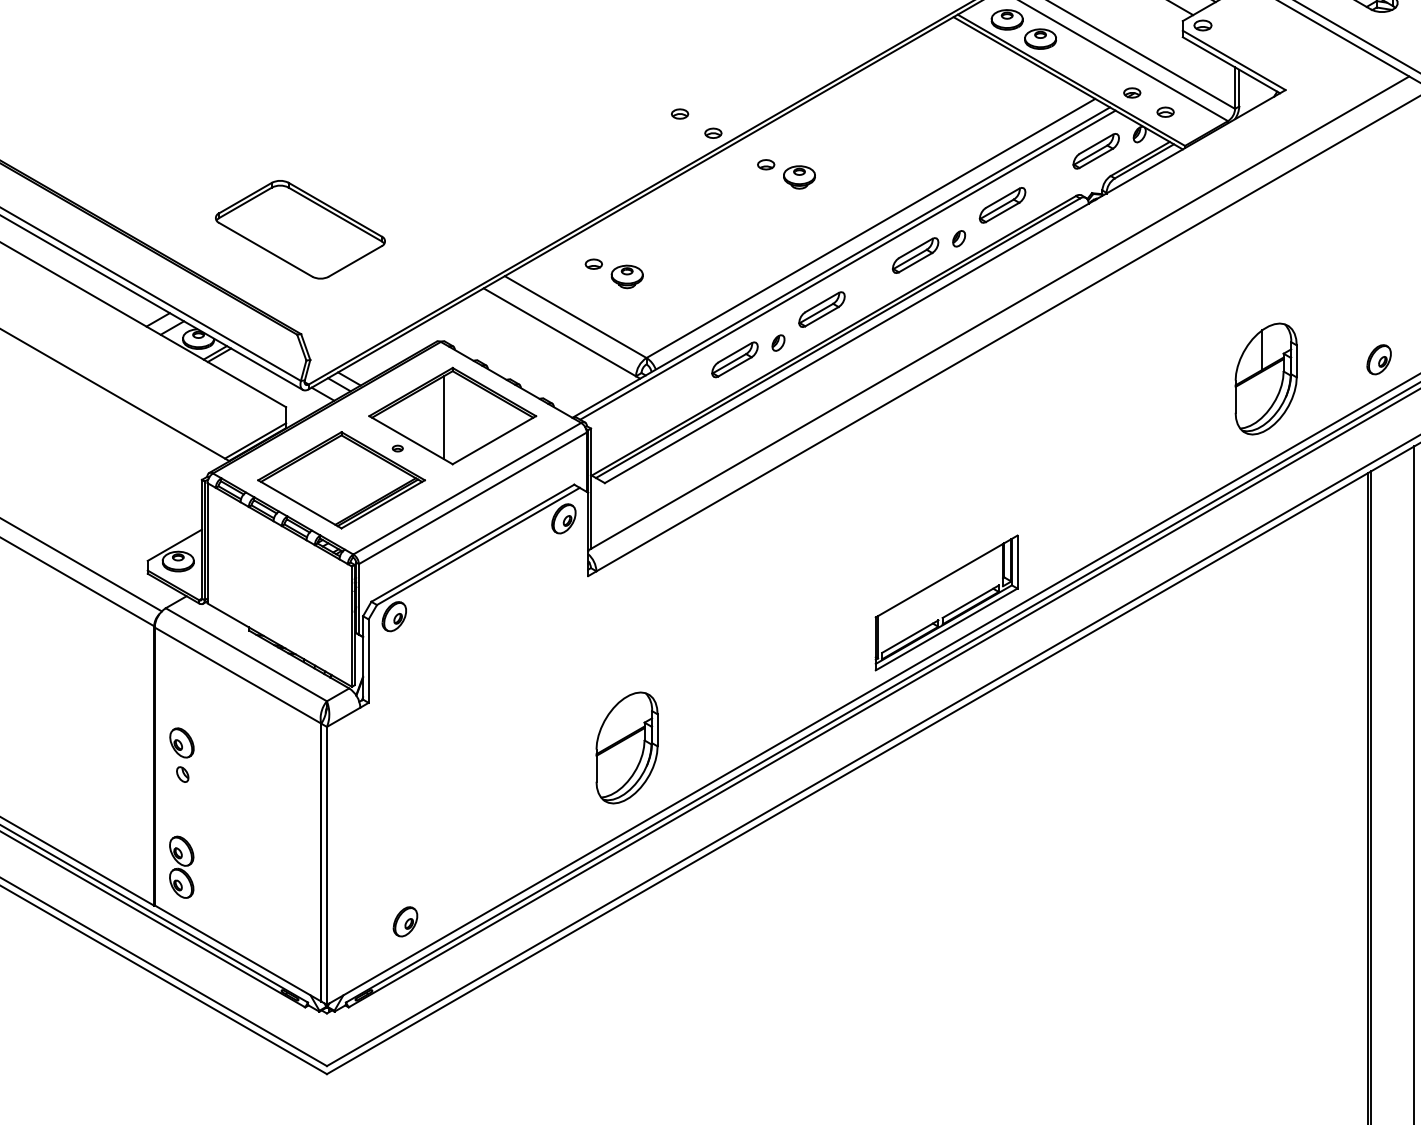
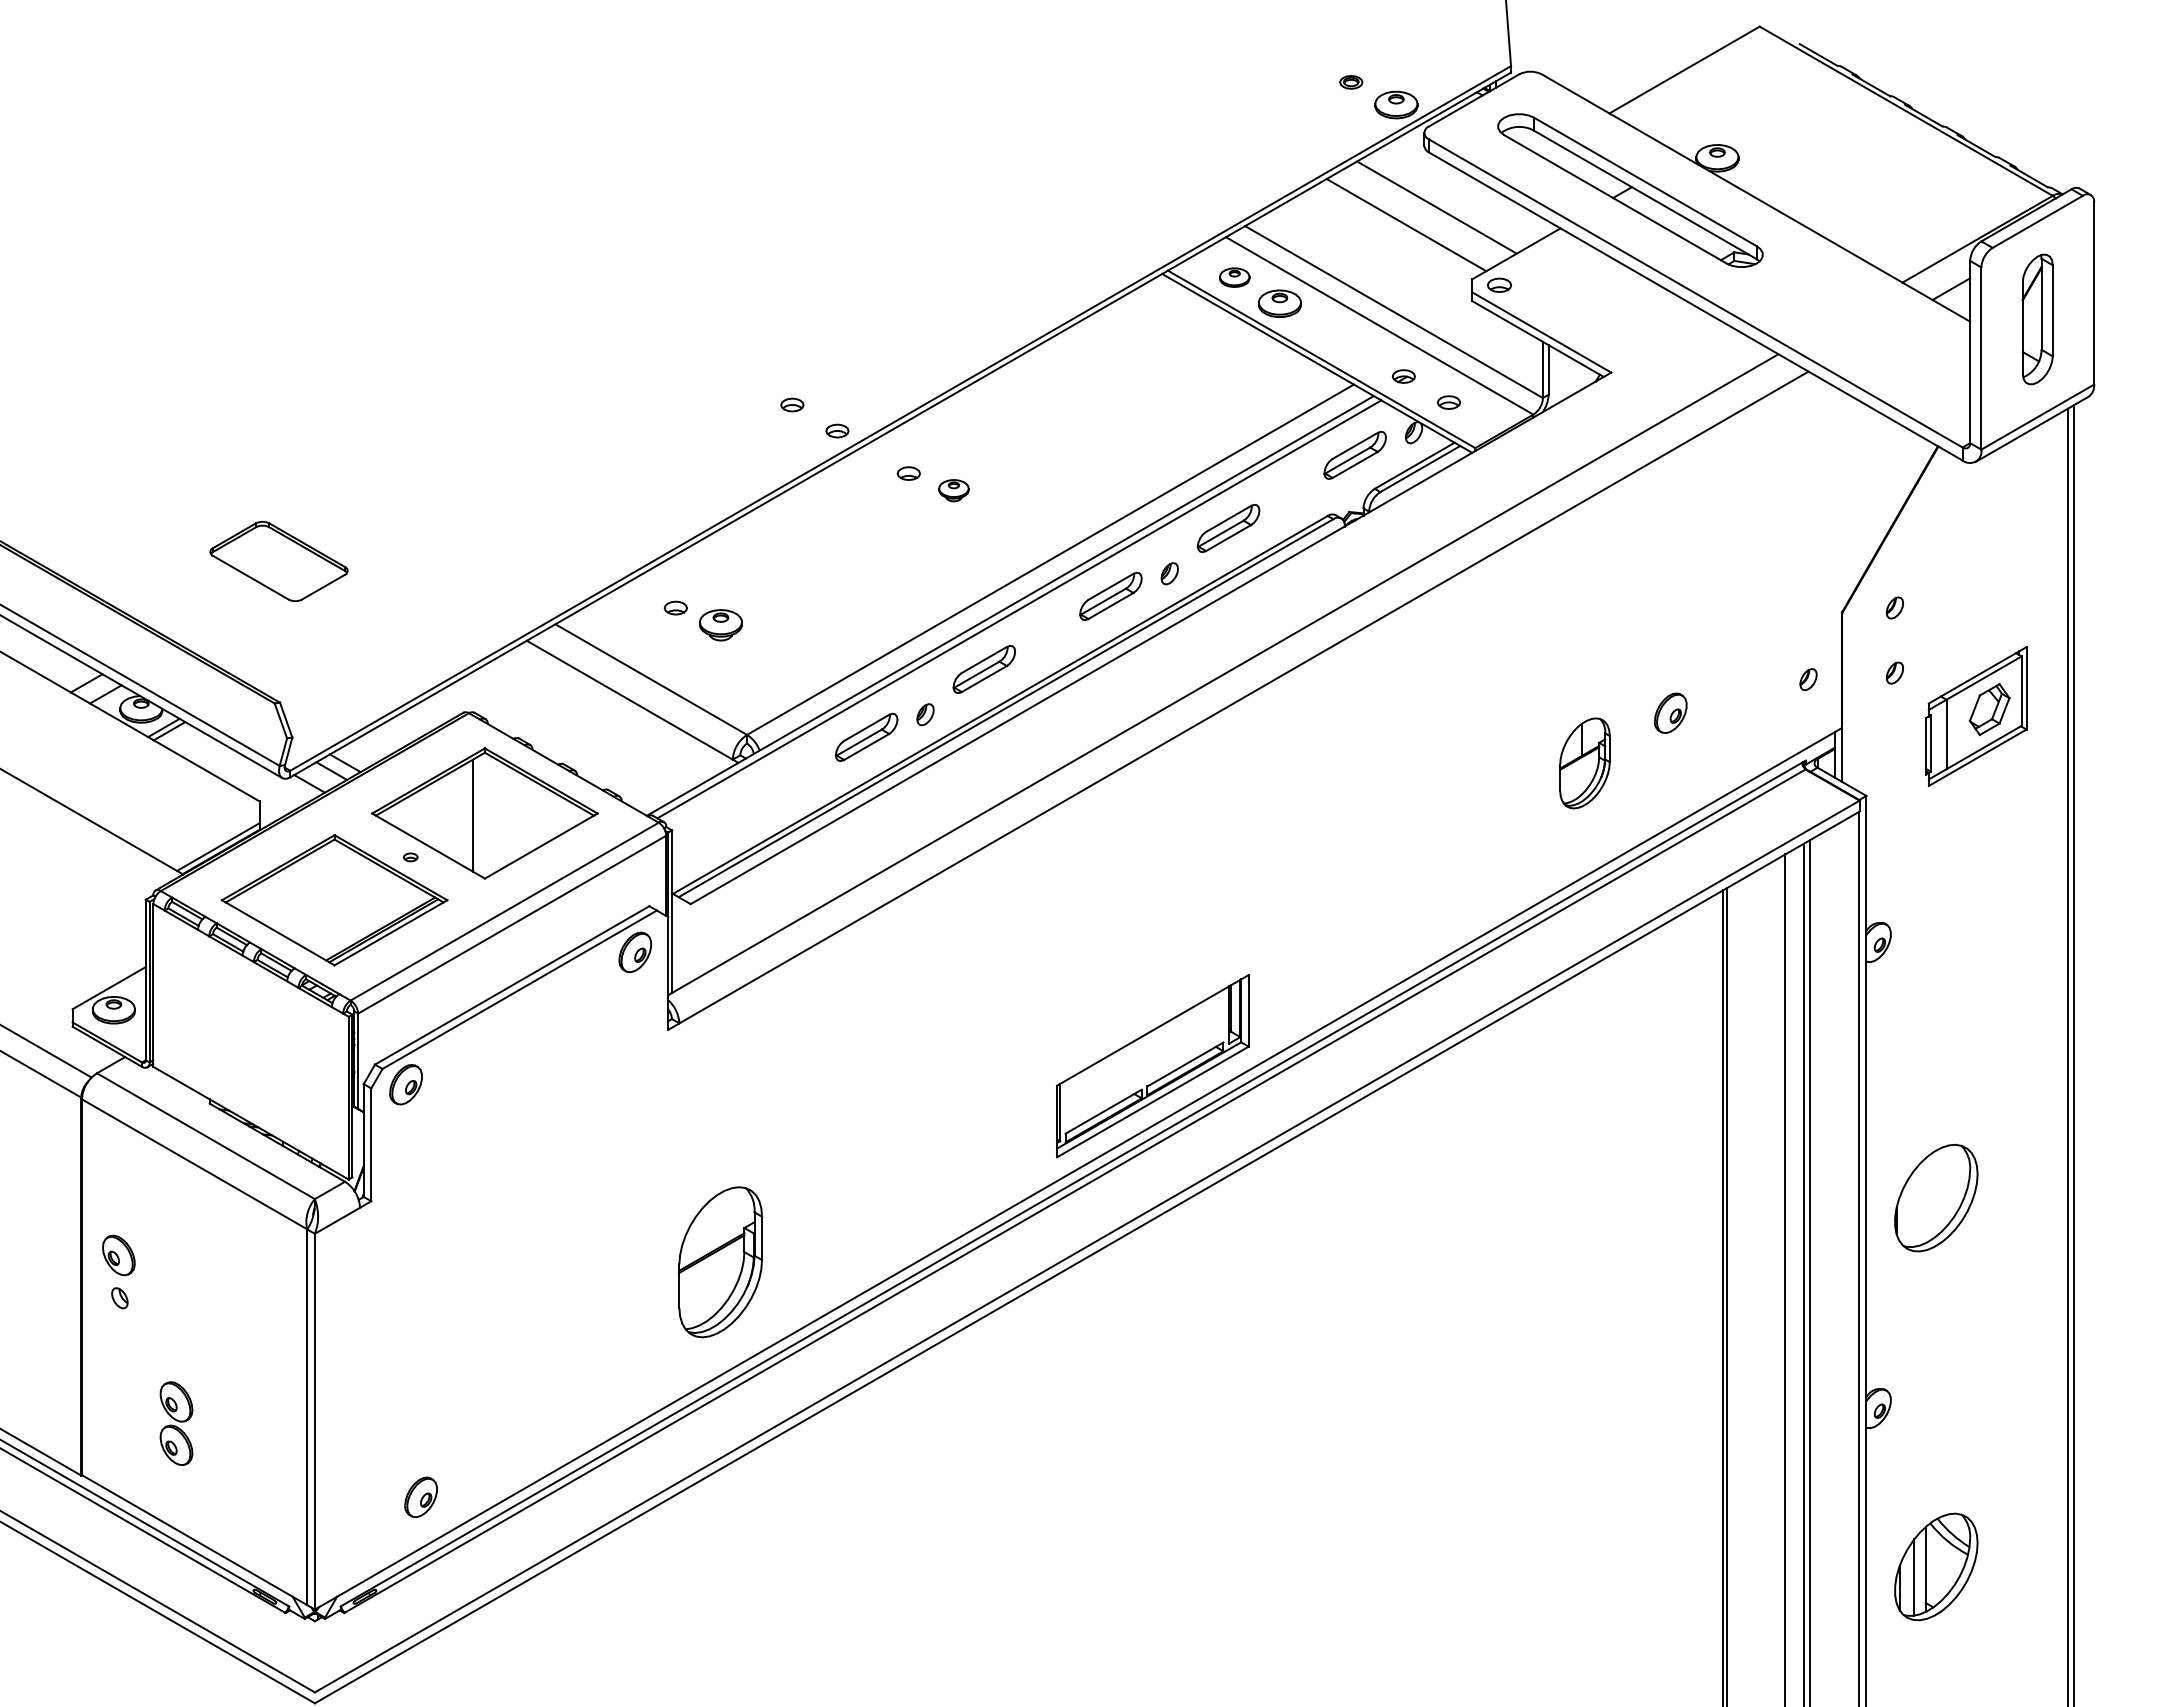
part: (1007, 19) -> (1234, 277), size x0.7
part: (799, 177) -> (953, 490), size x0.7
part: (300, 229) -> (278, 561), size x0.6
part: (1378, 359) -> (1670, 712), moved
part: (1265, 379) -> (1584, 763), size x0.6
part: (181, 867) -> (176, 1423), moved

